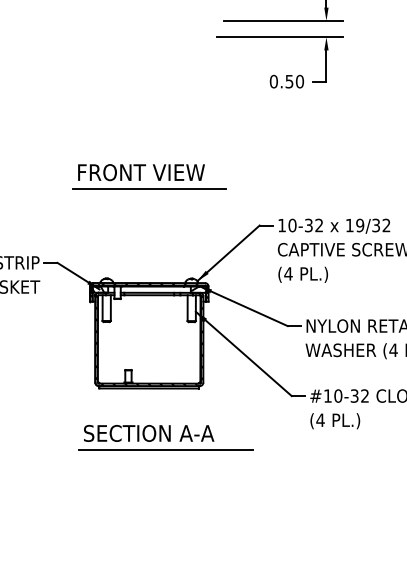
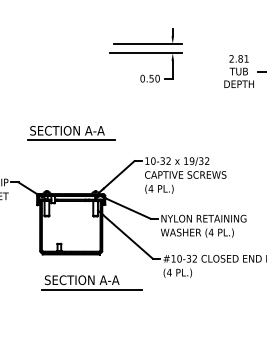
text: (142, 172) -> (67, 130), FRONT VIEW -> SECTION A-A
part: (165, 437) -> (91, 282), moved

